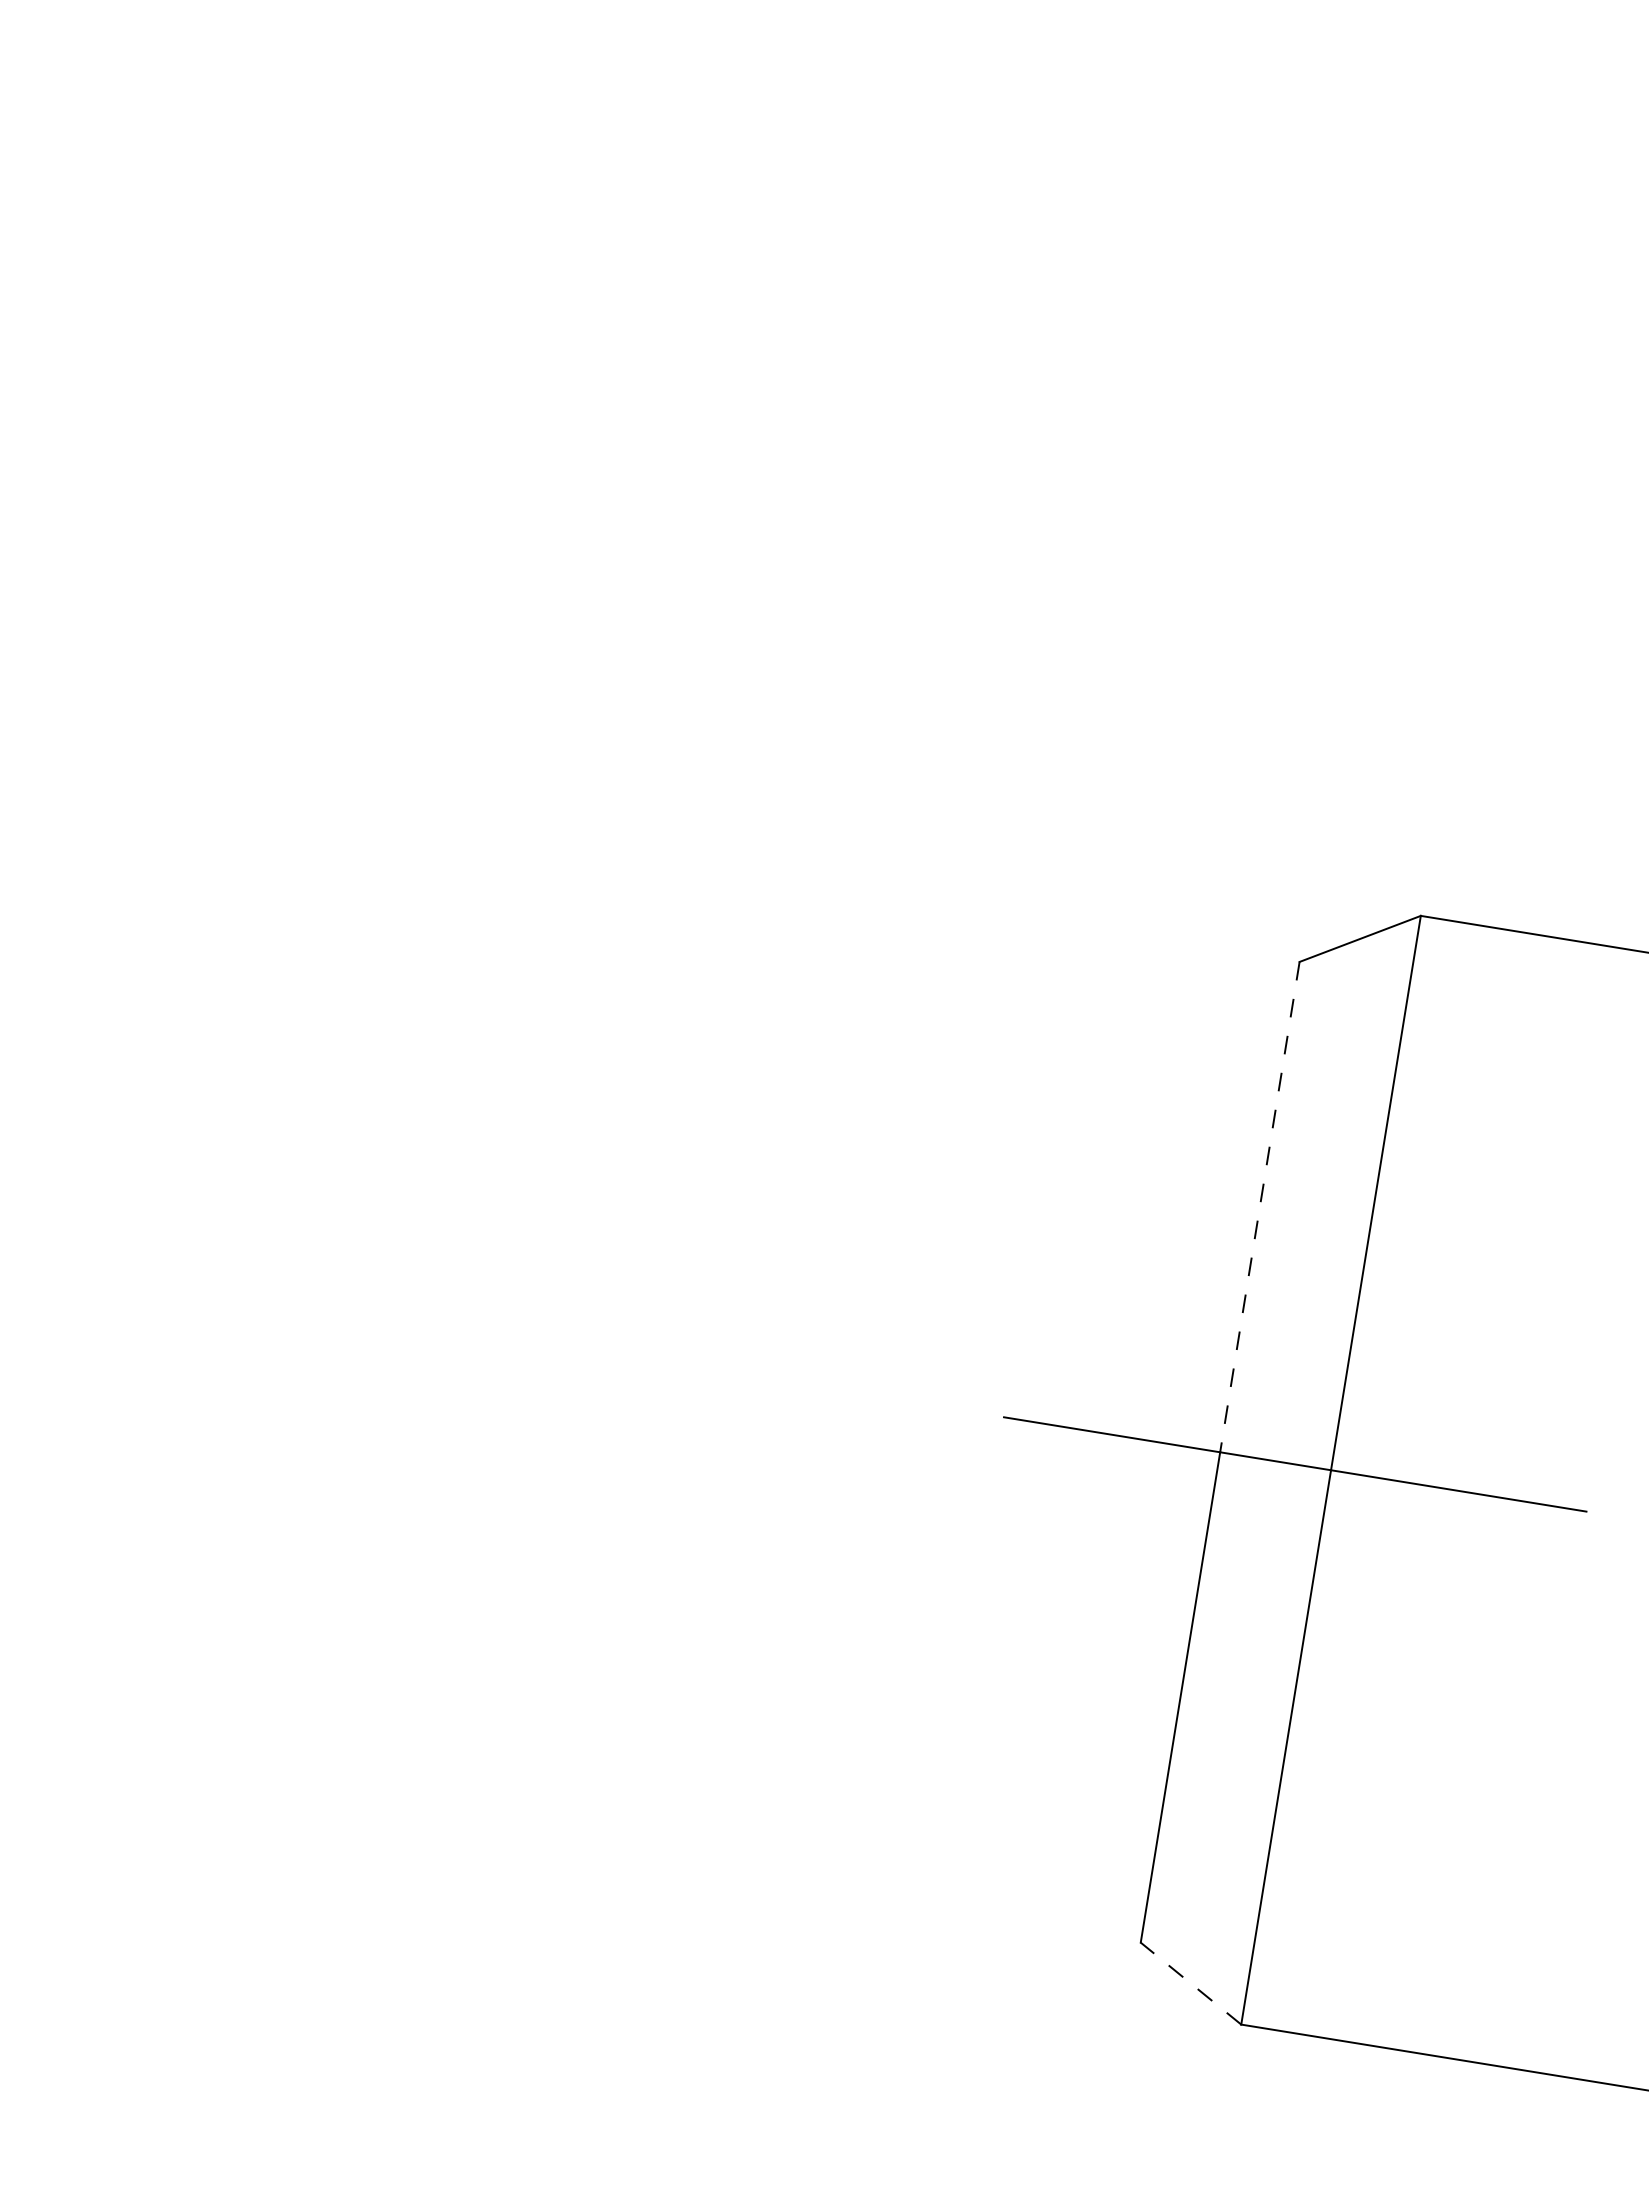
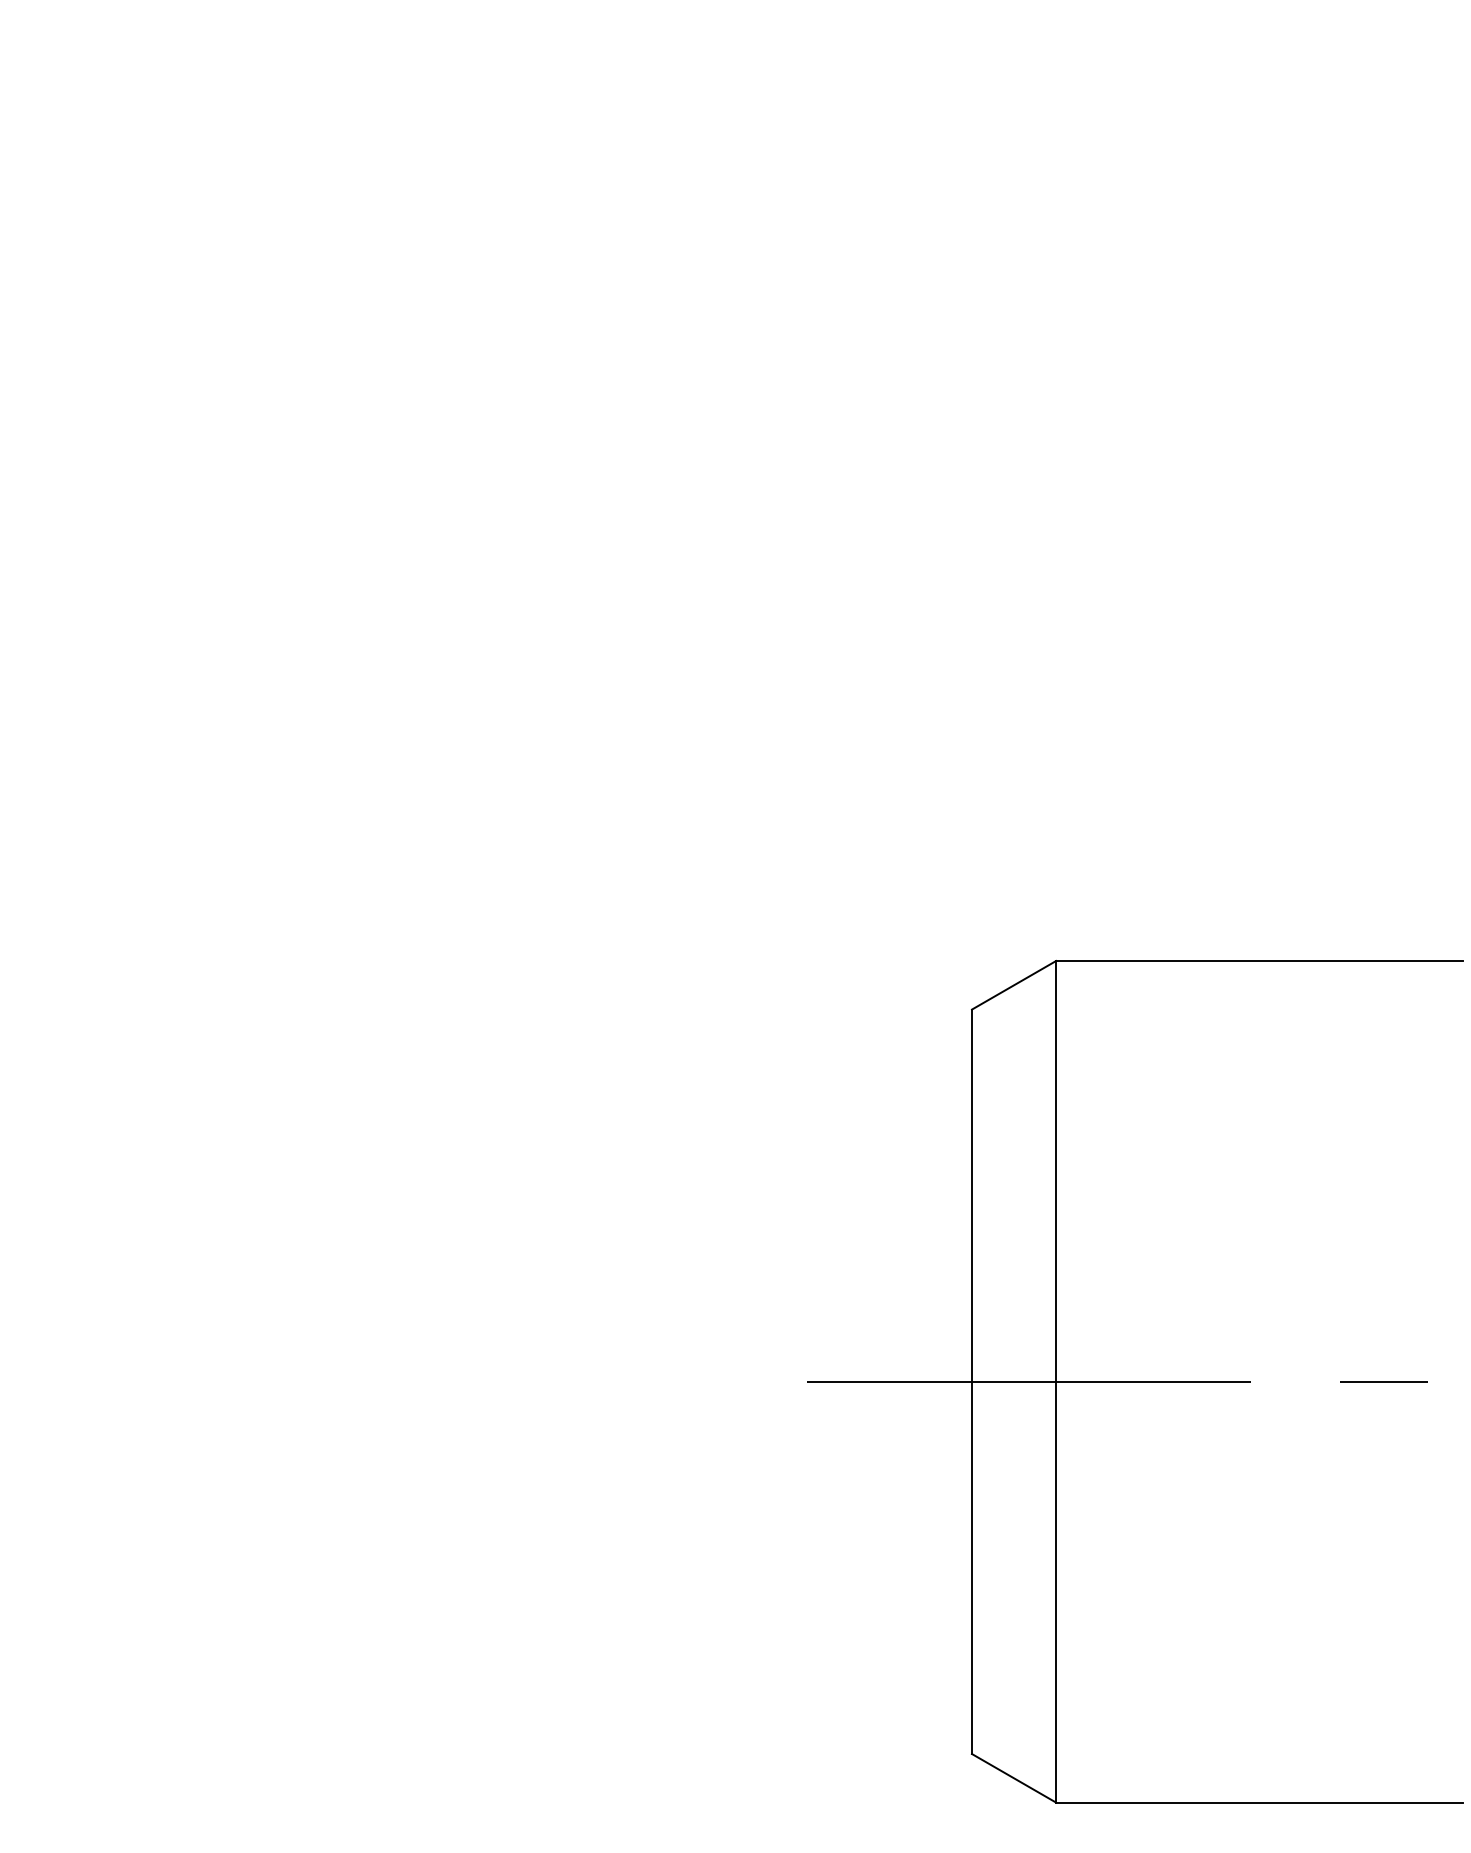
line: (1259, 1208) -> (971, 1196), dashed -> solid
line: (1191, 1983) -> (1014, 1778), dashed -> solid

